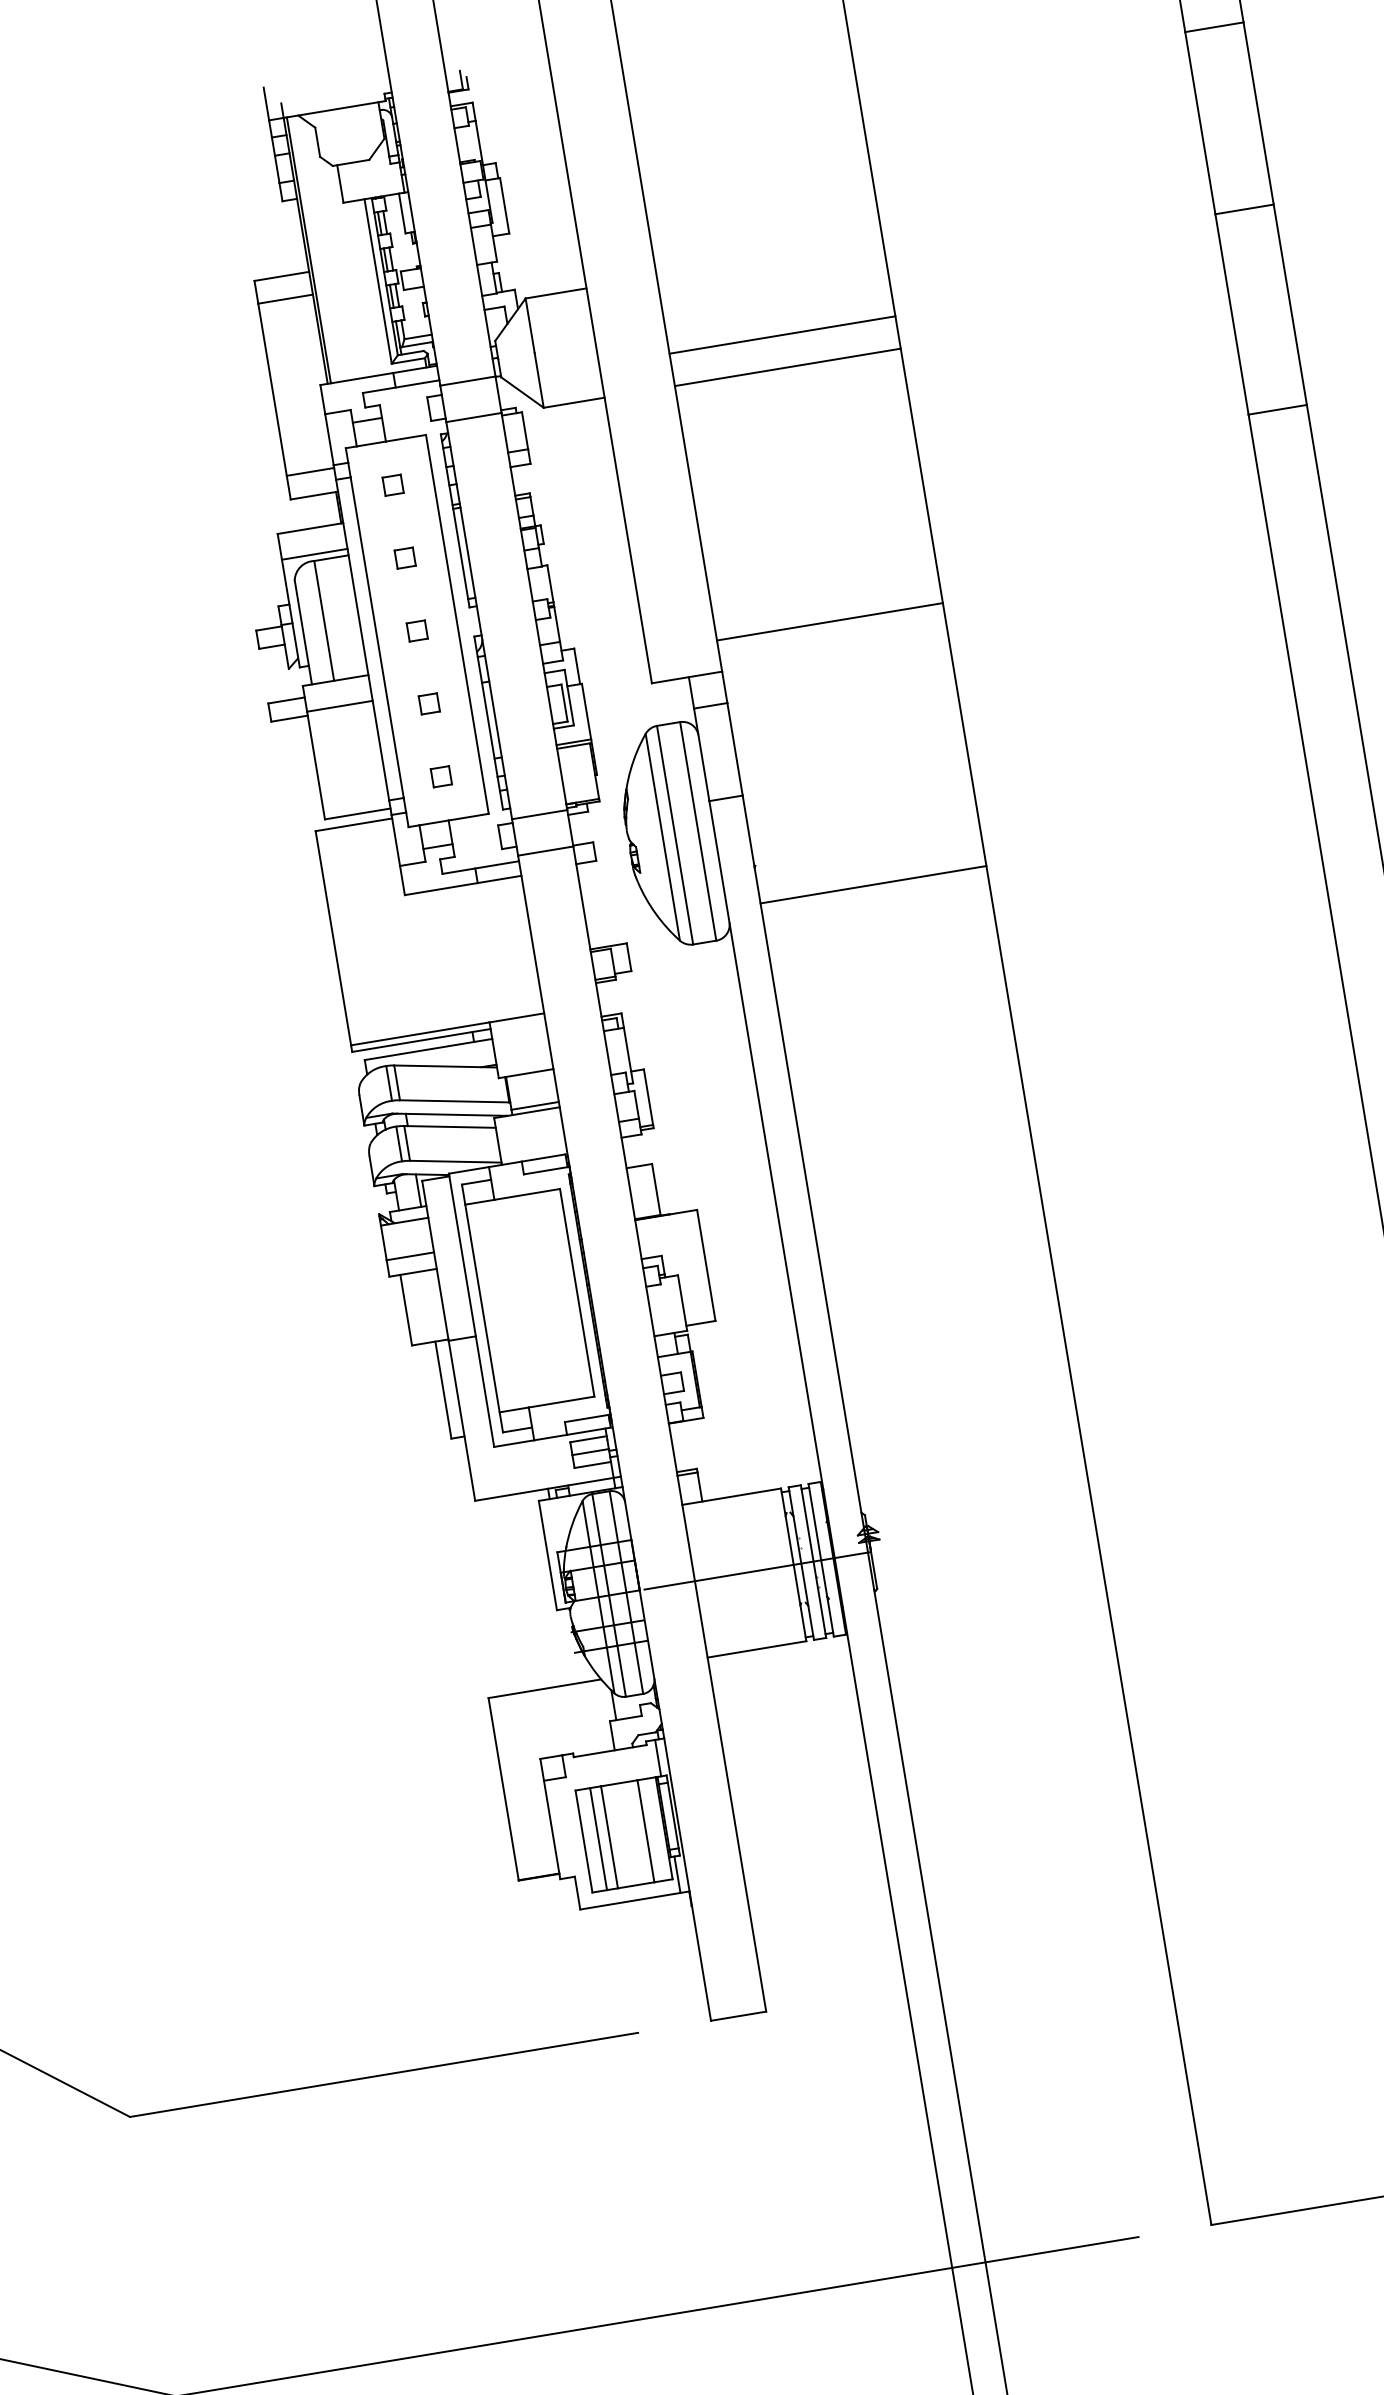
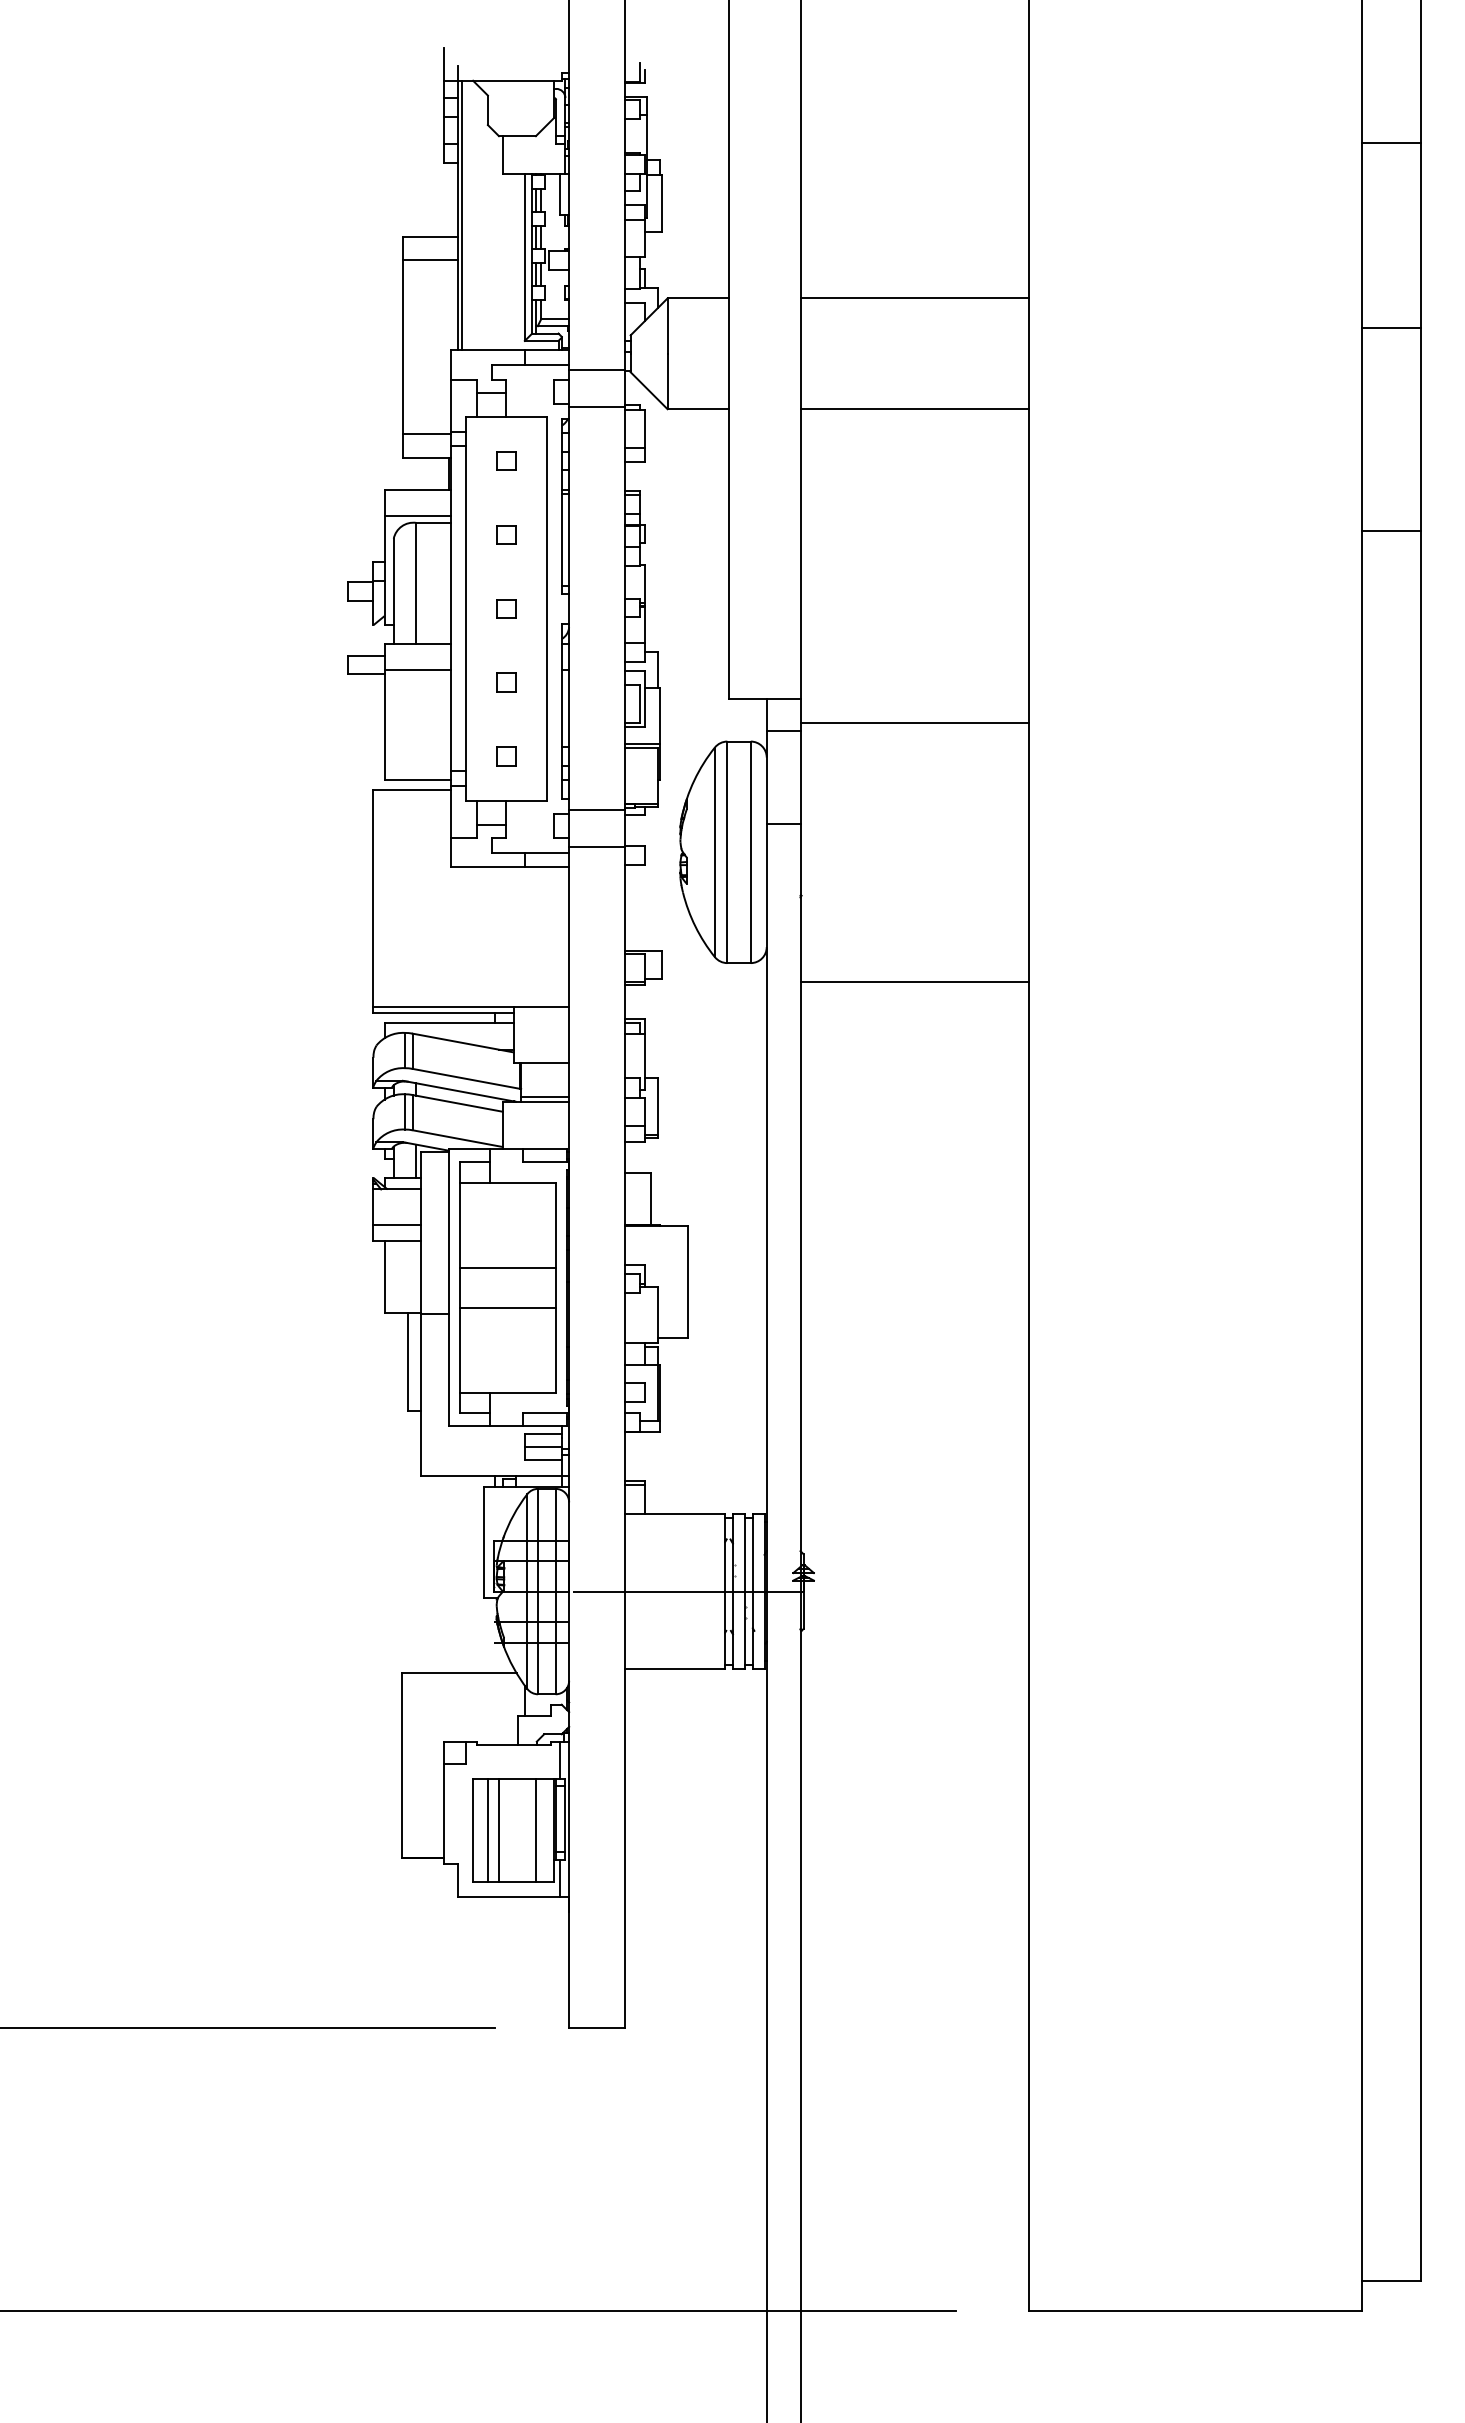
line: (782, 335) -> (914, 298), moved
line: (829, 622) -> (914, 723), moved
line: (872, 884) -> (914, 981), moved
line: (526, 1280) -> (508, 1267), added
line: (533, 1320) -> (508, 1308), added

